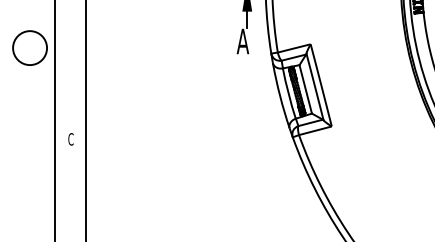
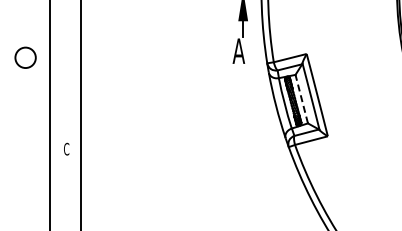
circle: (30, 48) -> (26, 58), size x0.6
line: (305, 89) -> (301, 99), solid -> dashed

